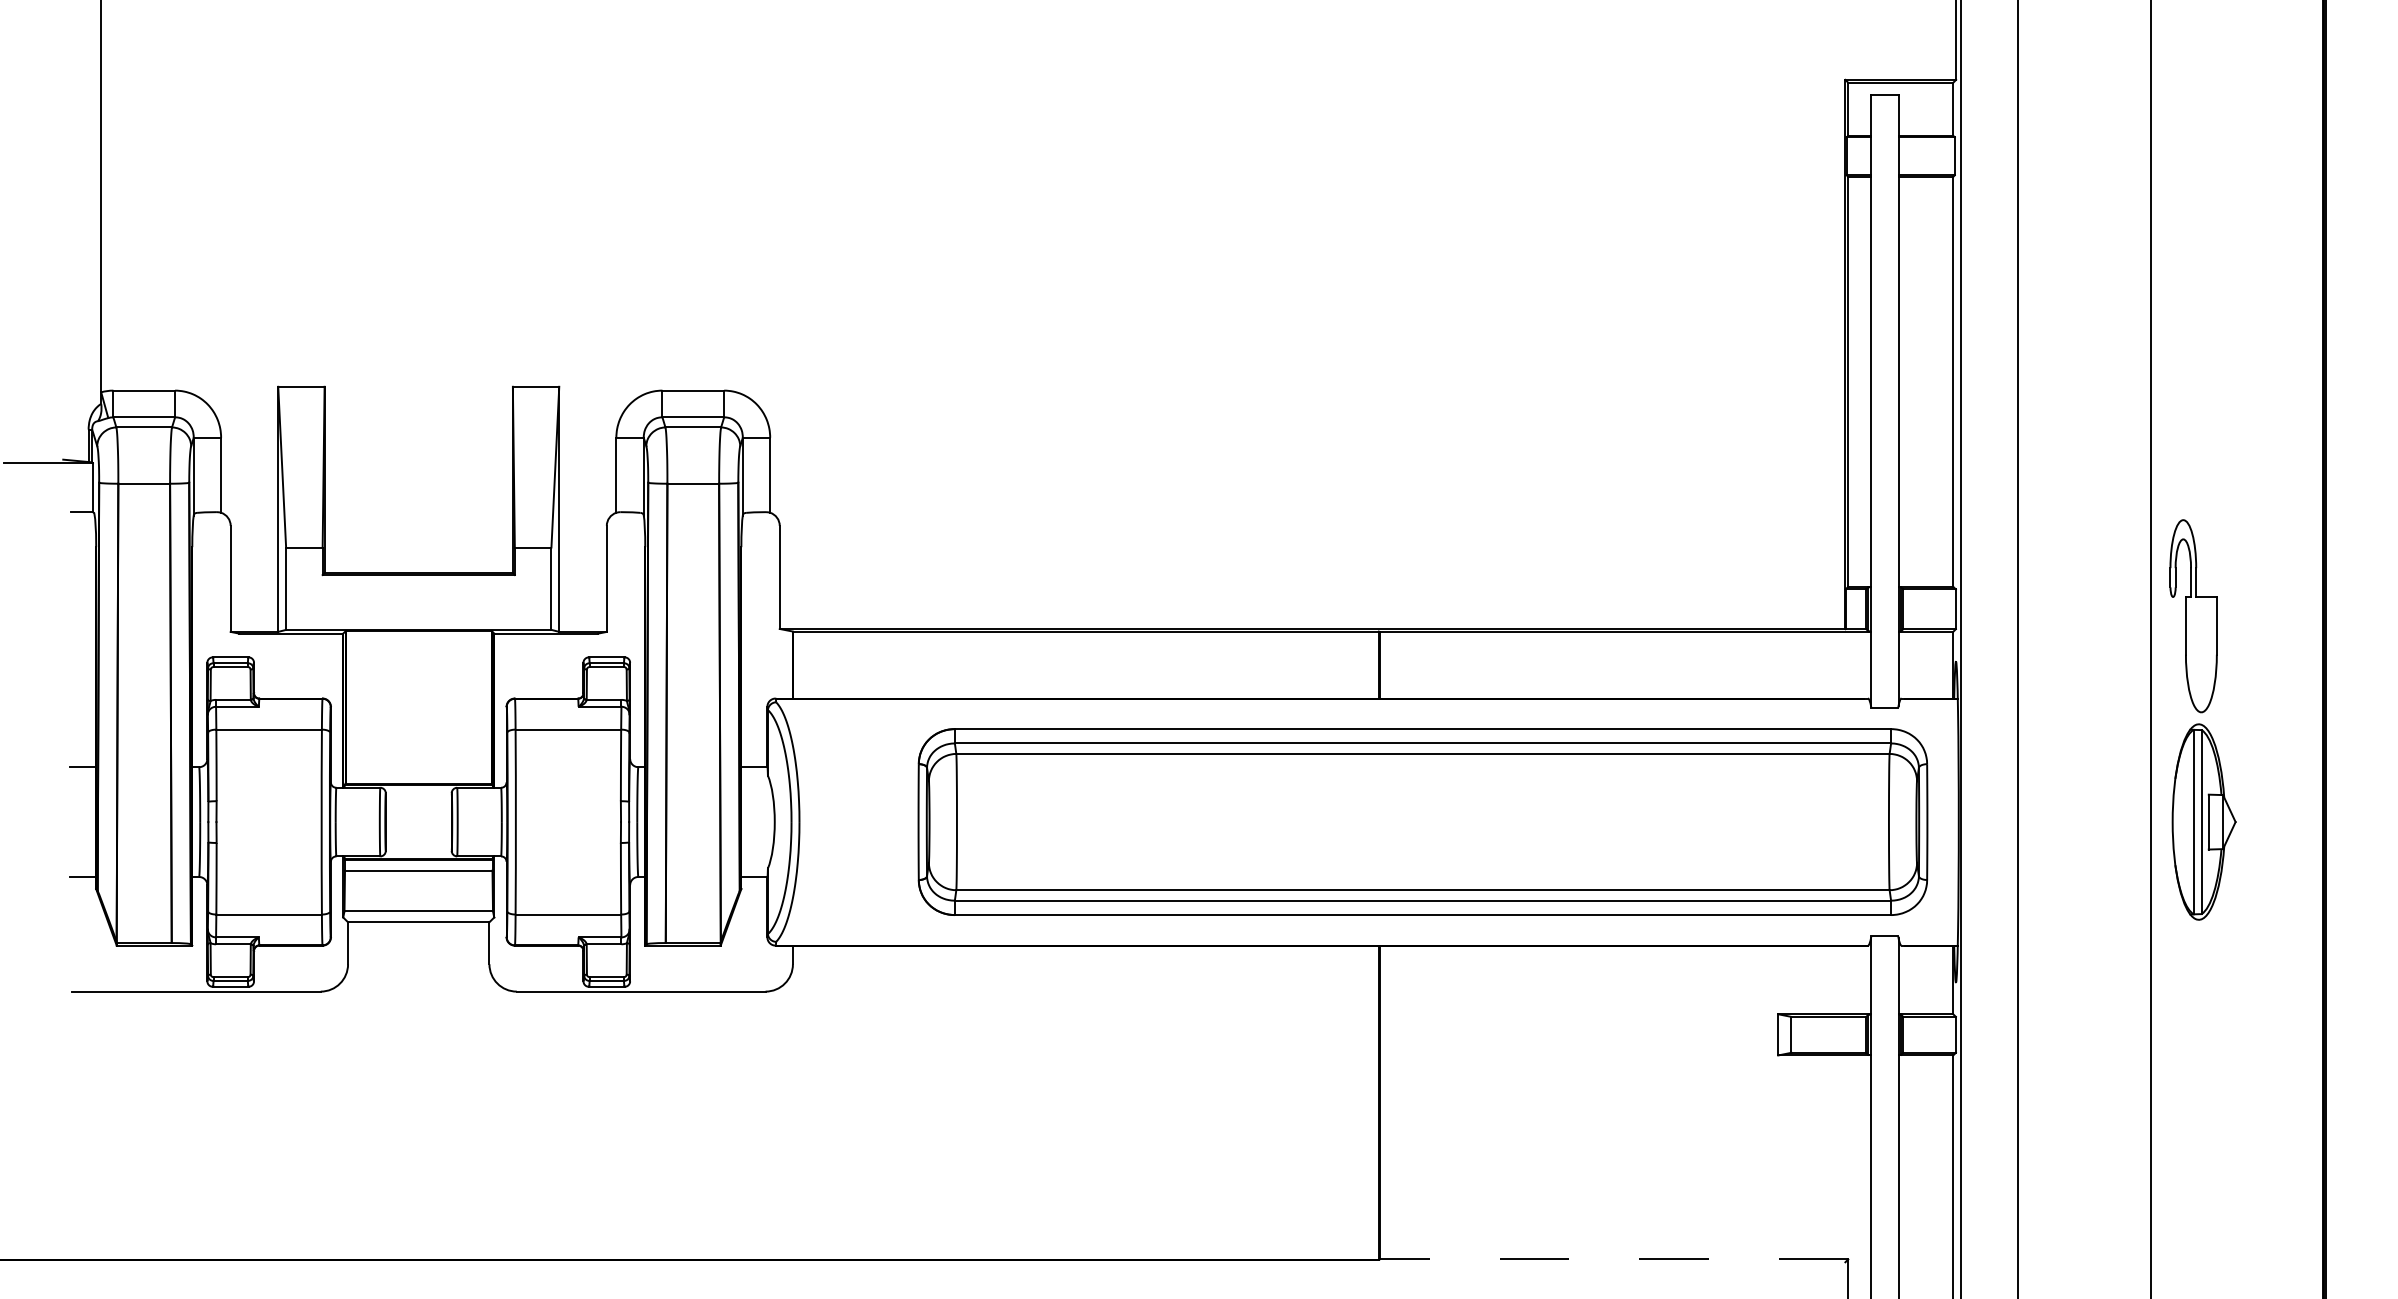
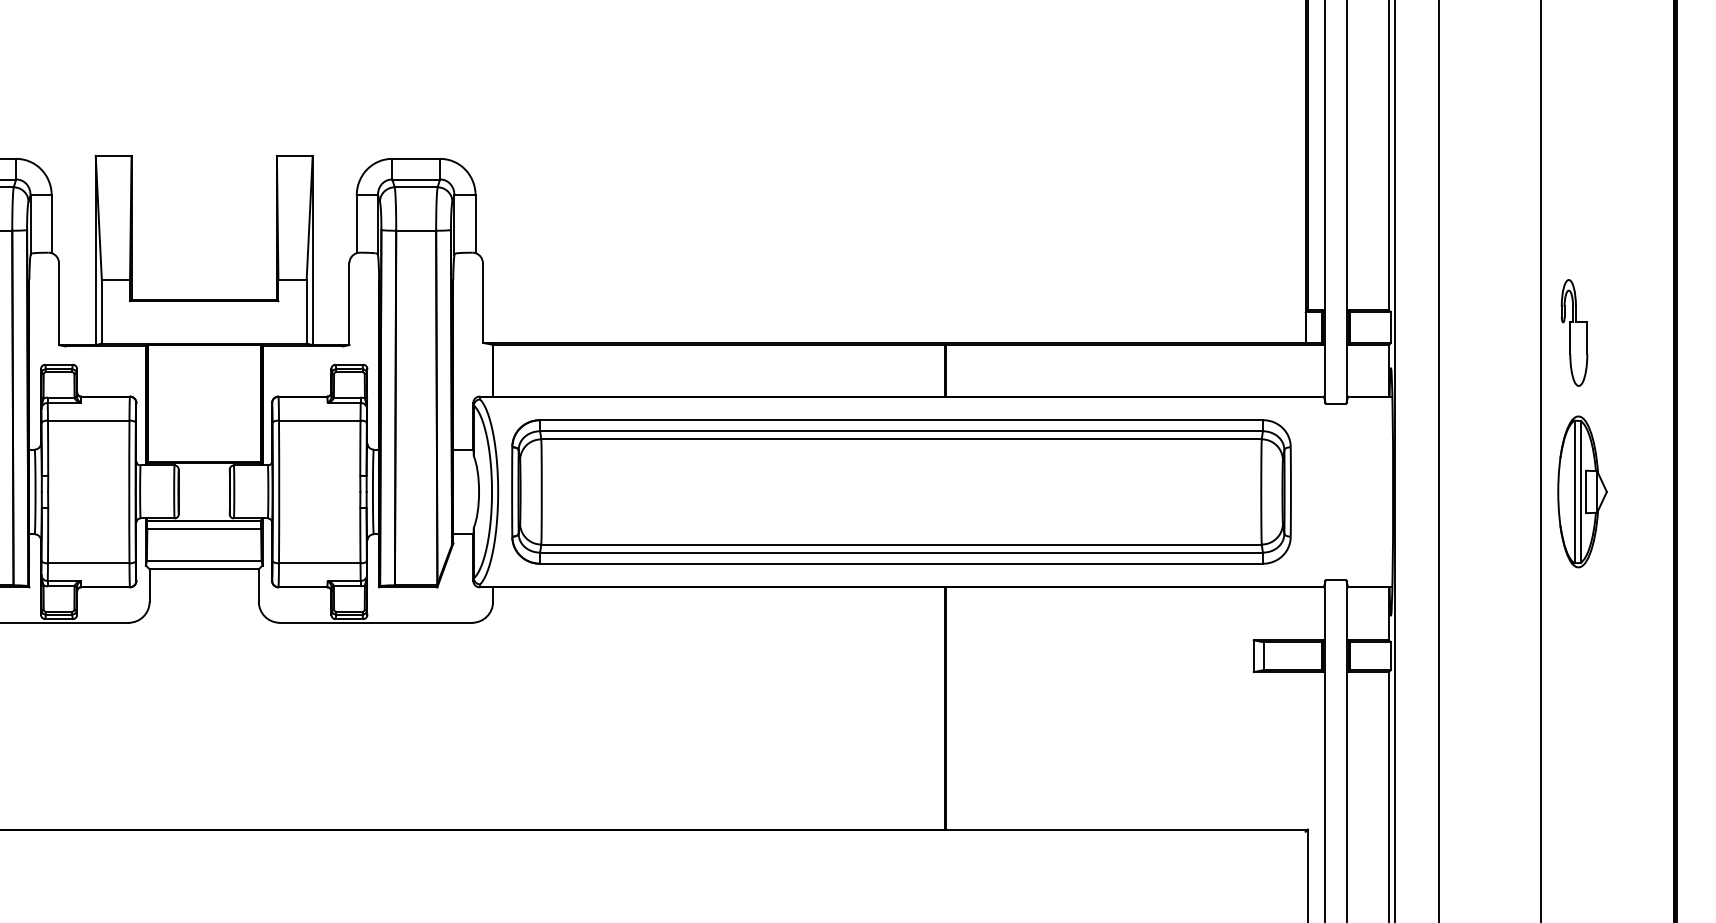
part: (2193, 615) -> (1574, 332), size x0.71
part: (1422, 821) -> (901, 491), moved
line: (1613, 1259) -> (1126, 829), dashed -> solid

